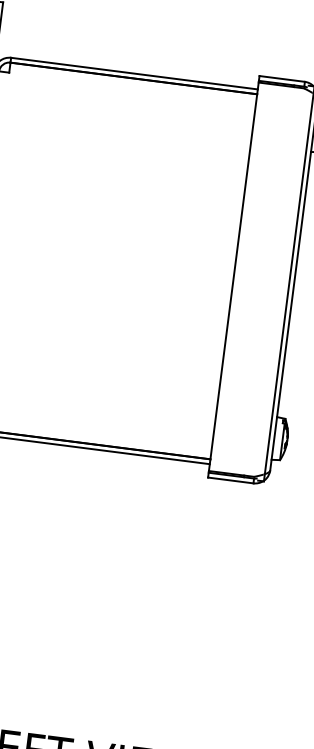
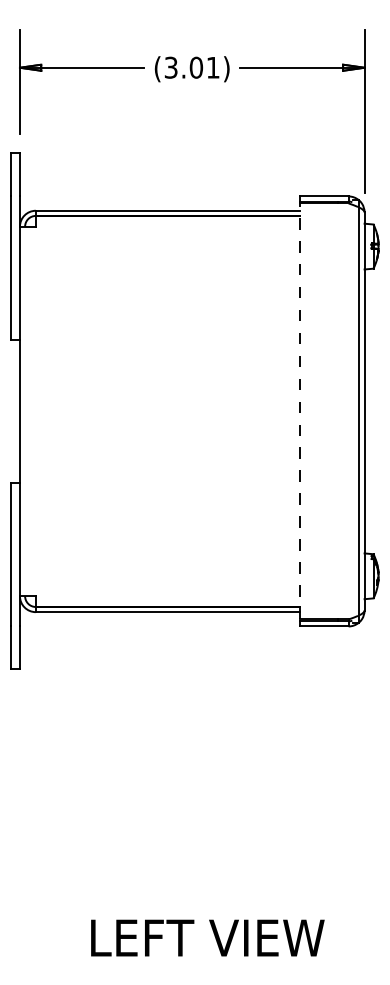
line: (234, 275) -> (300, 410), solid -> dashed

